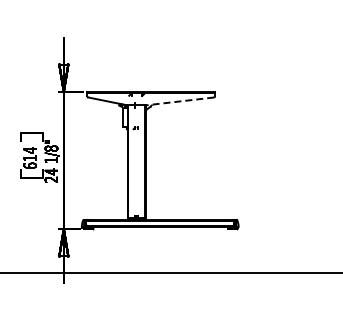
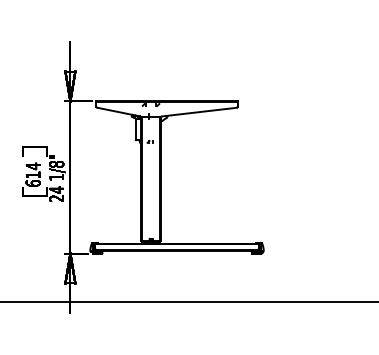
line: (179, 101) -> (198, 112), dashed -> solid

